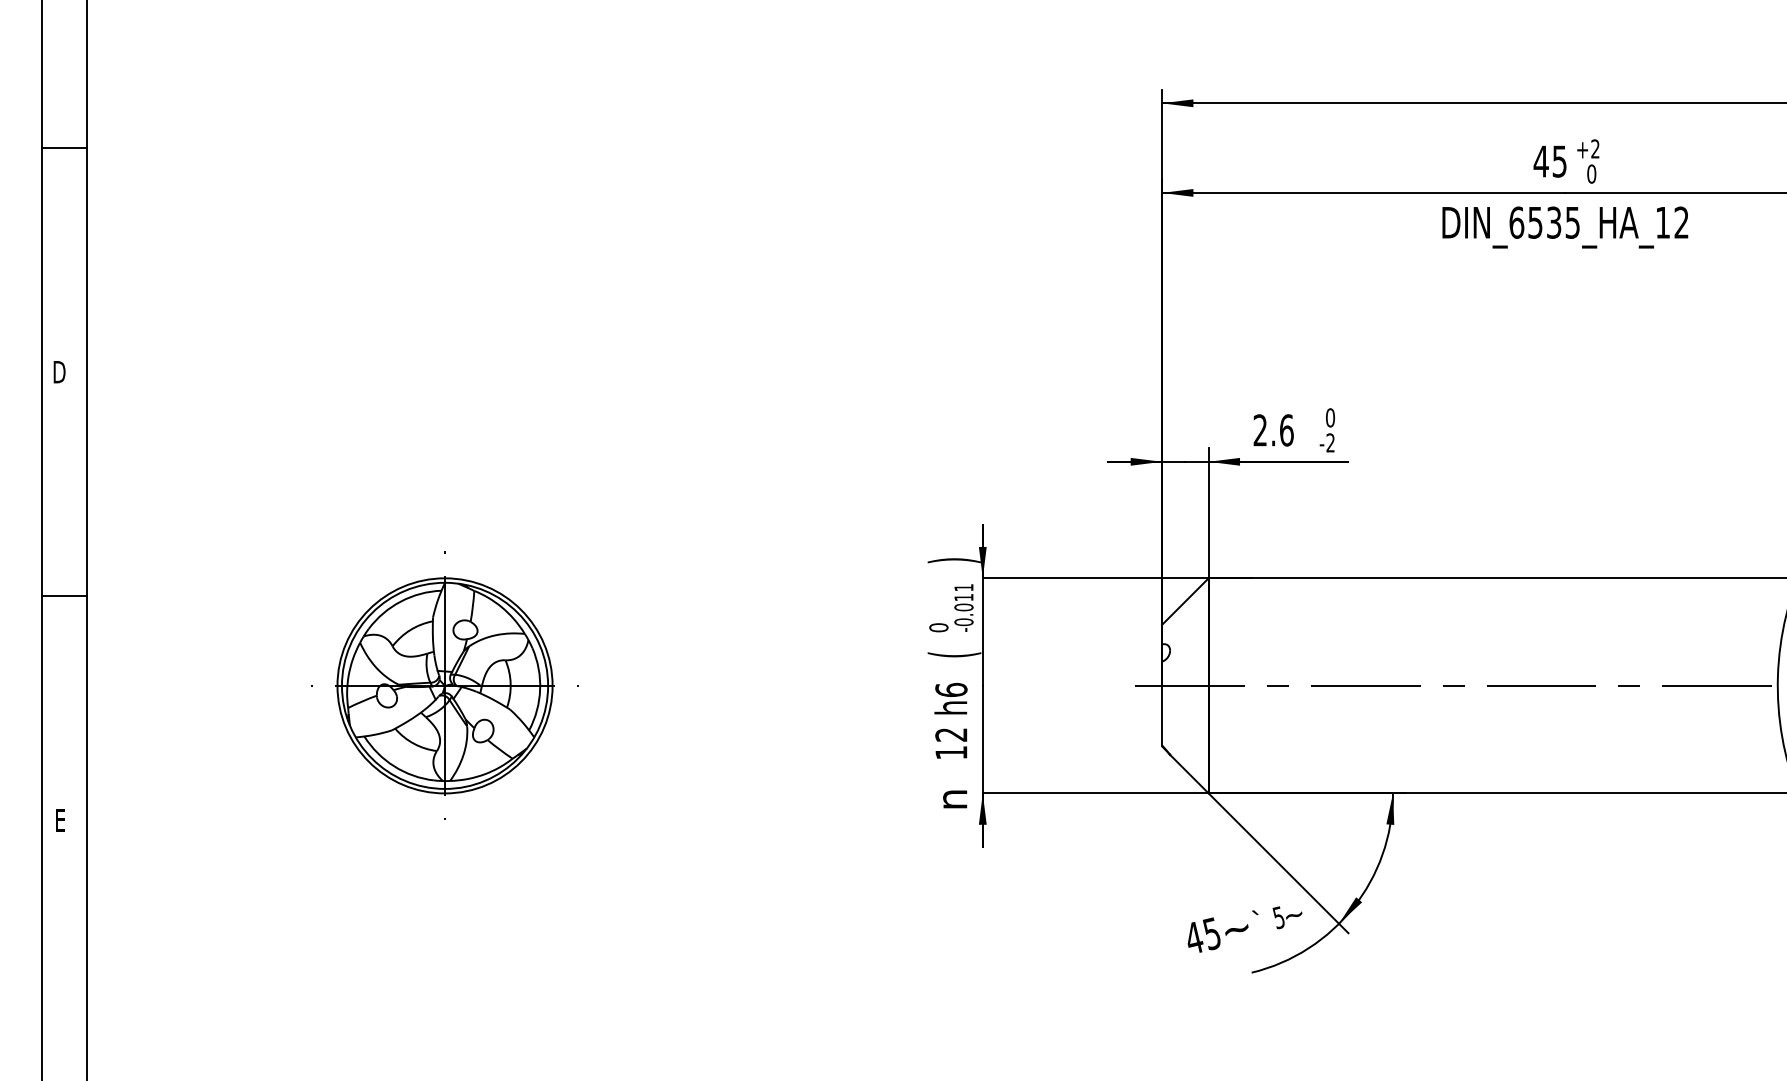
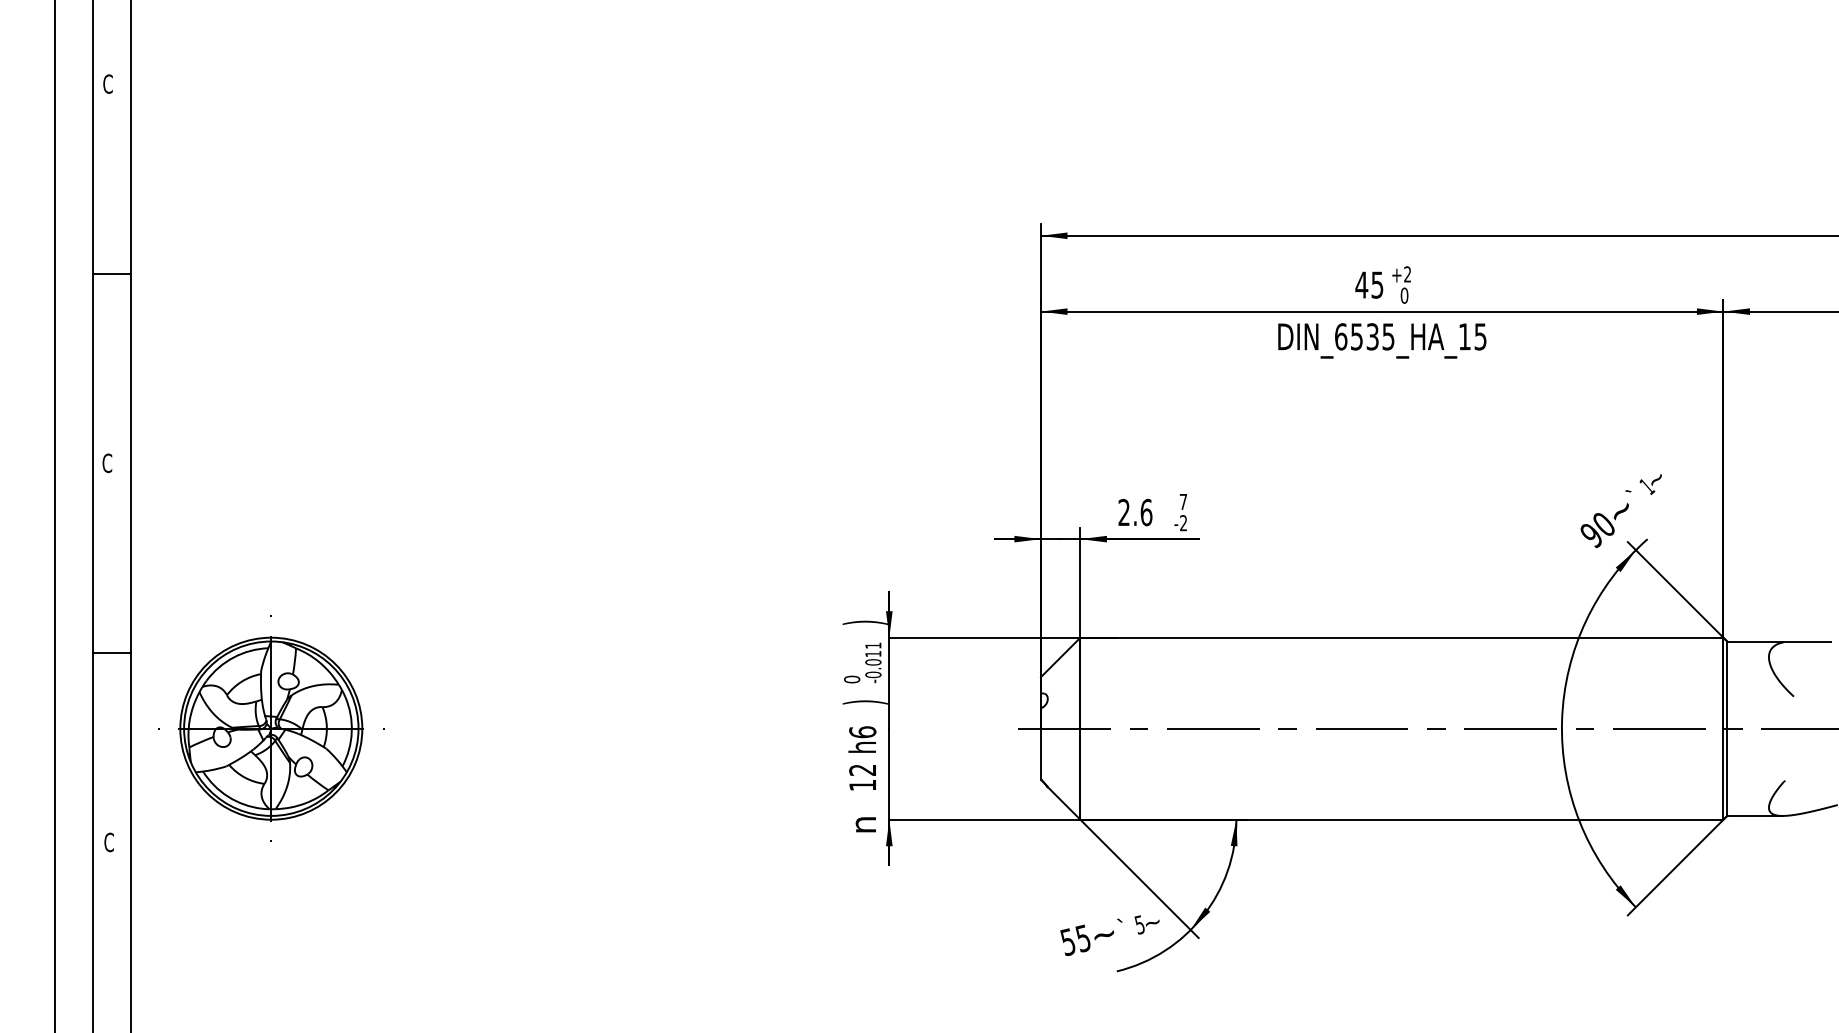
text: (1681, 222) -> (1480, 336), DIN_6535_HA_12 -> DIN_6535_HA_15
text: (58, 372) -> (107, 463), D -> C
text: (1330, 417) -> (1183, 501), 0 -> 7
text: (953, 654) -> (864, 702), ( -> )
part: (445, 685) -> (271, 728), moved
text: (59, 820) -> (108, 842), E -> C
text: (1193, 937) -> (1067, 941), 45 -> 55

